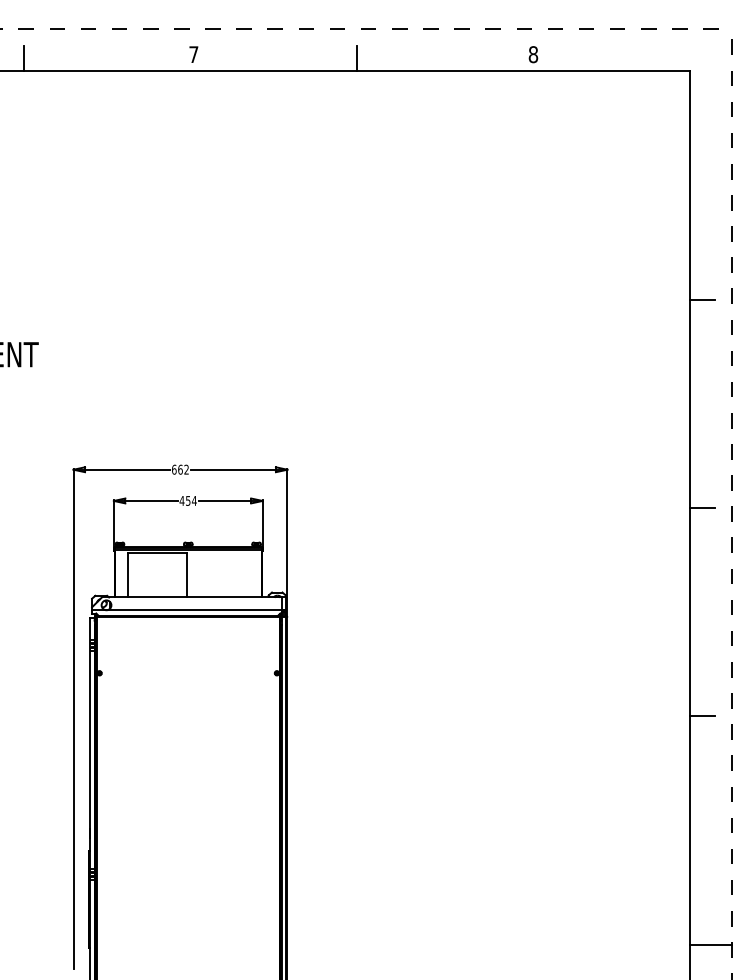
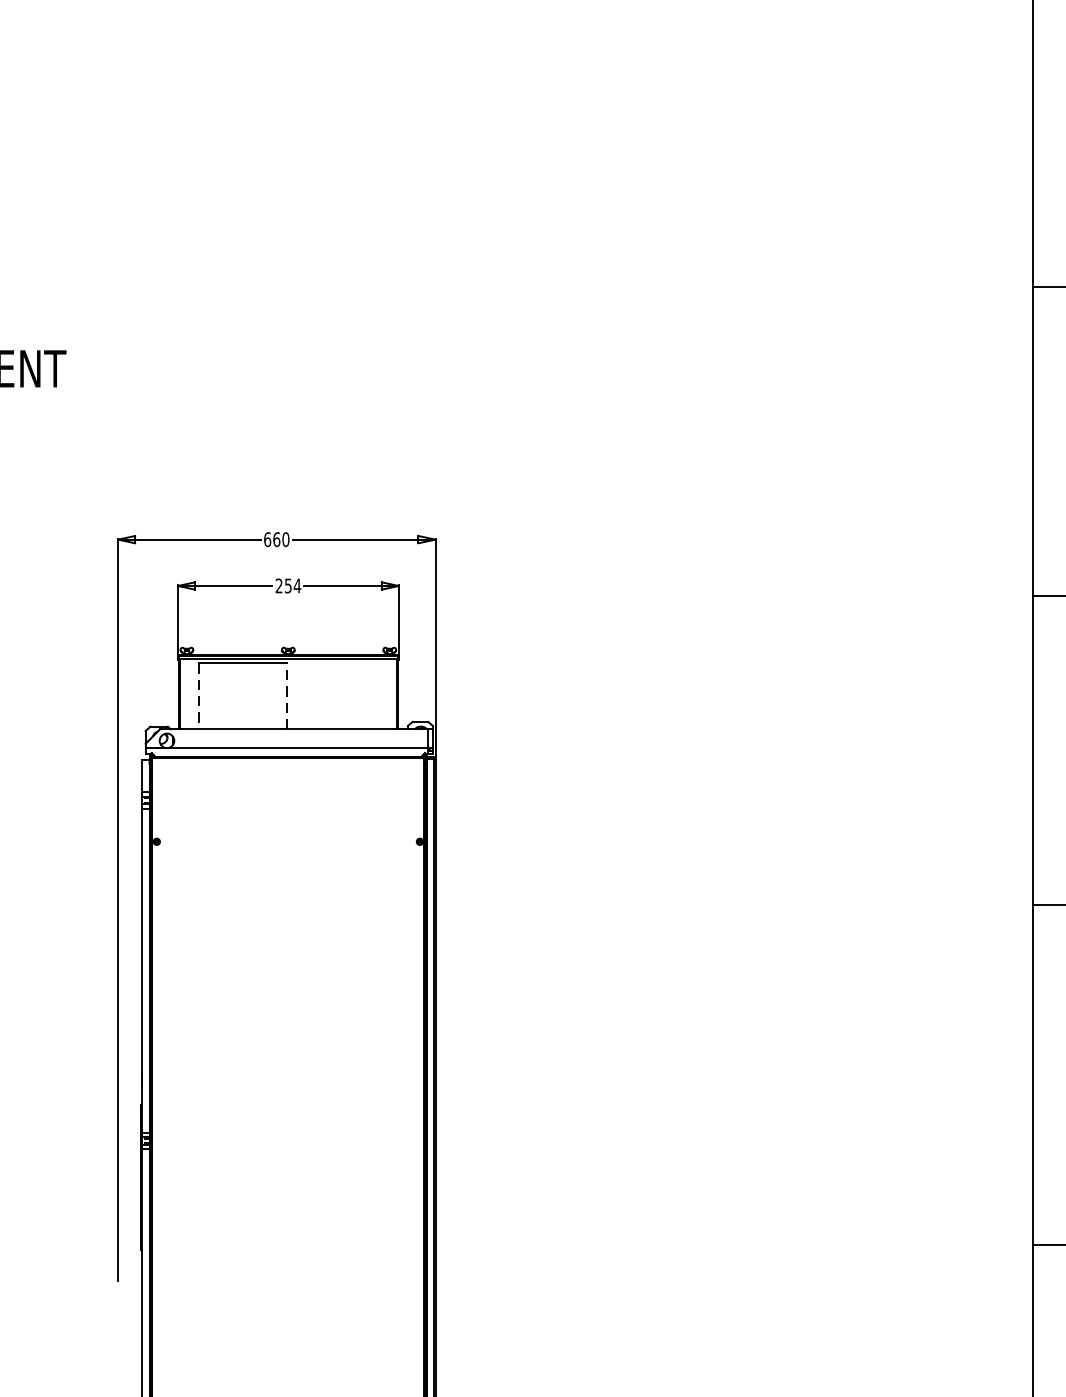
text: (186, 469) -> (285, 539), 662 -> 660
text: (181, 500) -> (278, 585), 454 -> 254
line: (187, 574) -> (287, 695), solid -> dashed
line: (128, 575) -> (199, 696), solid -> dashed

